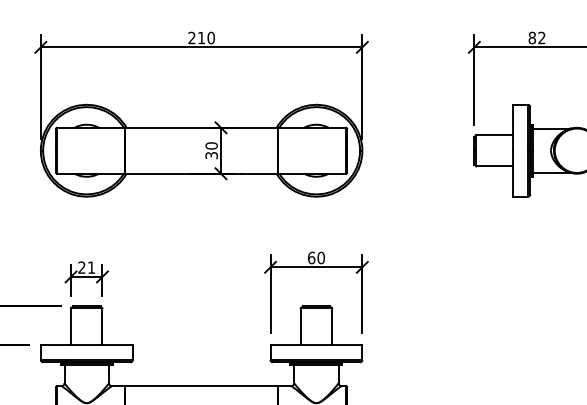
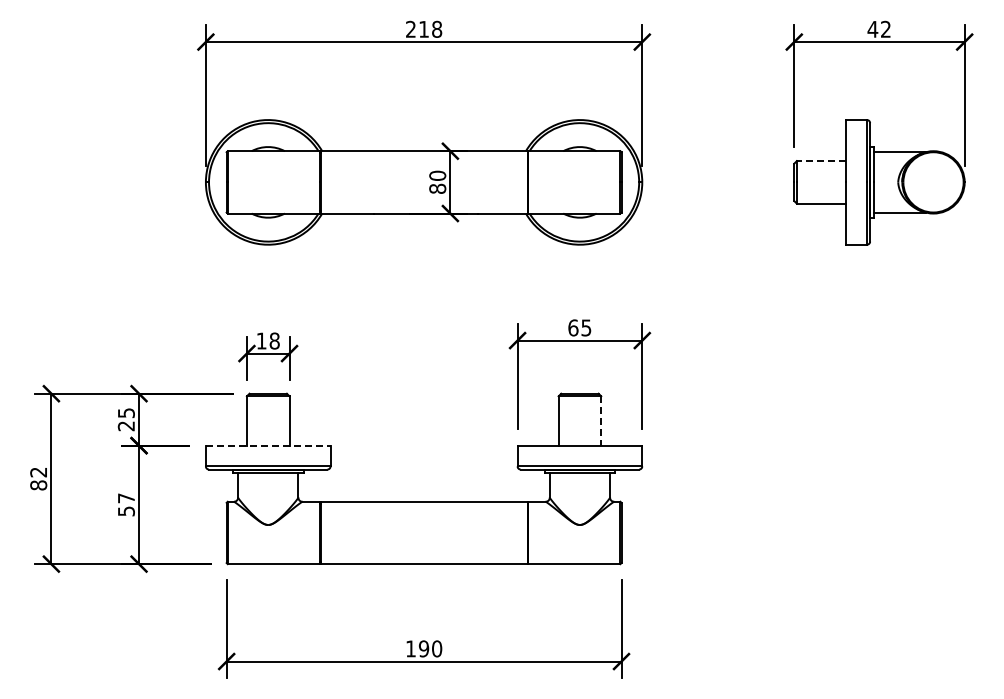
text: (532, 37) -> (872, 28), 82 -> 42
text: (211, 38) -> (437, 29), 210 -> 218
line: (494, 135) -> (821, 161), solid -> dashed
text: (211, 155) -> (437, 188), 30 -> 80
text: (321, 257) -> (586, 327), 60 -> 65
text: (86, 267) -> (267, 340), 21 -> 18
line: (332, 326) -> (601, 420), solid -> dashed
line: (86, 344) -> (268, 445), solid -> dashed

